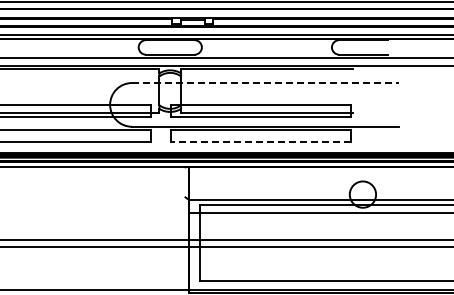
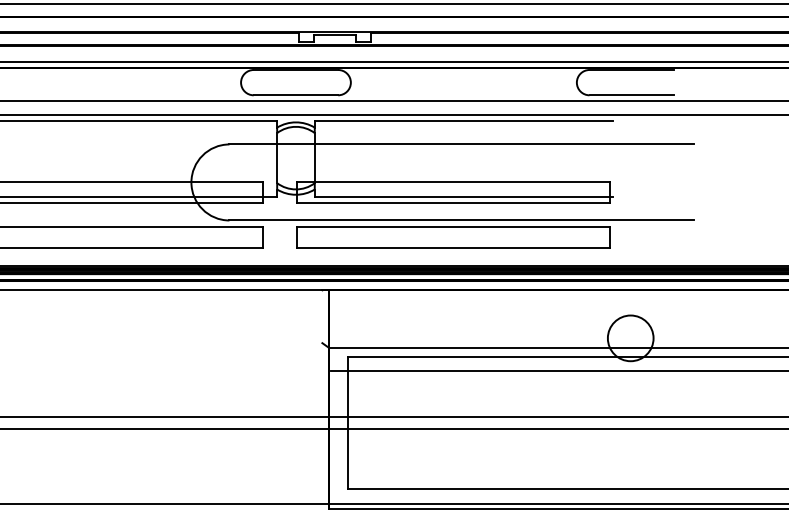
line: (265, 83) -> (461, 145), dashed -> solid
line: (260, 142) -> (452, 247), dashed -> solid

